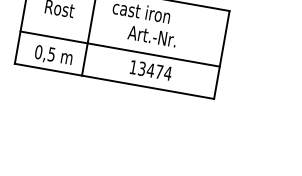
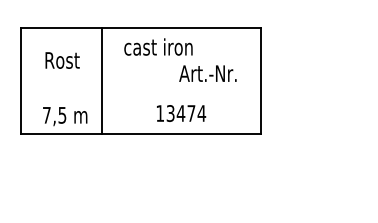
text: (152, 36) -> (207, 73), moved
line: (119, 48) -> (140, 94), removed
text: (38, 51) -> (46, 114), 0,5 -> 7,5

